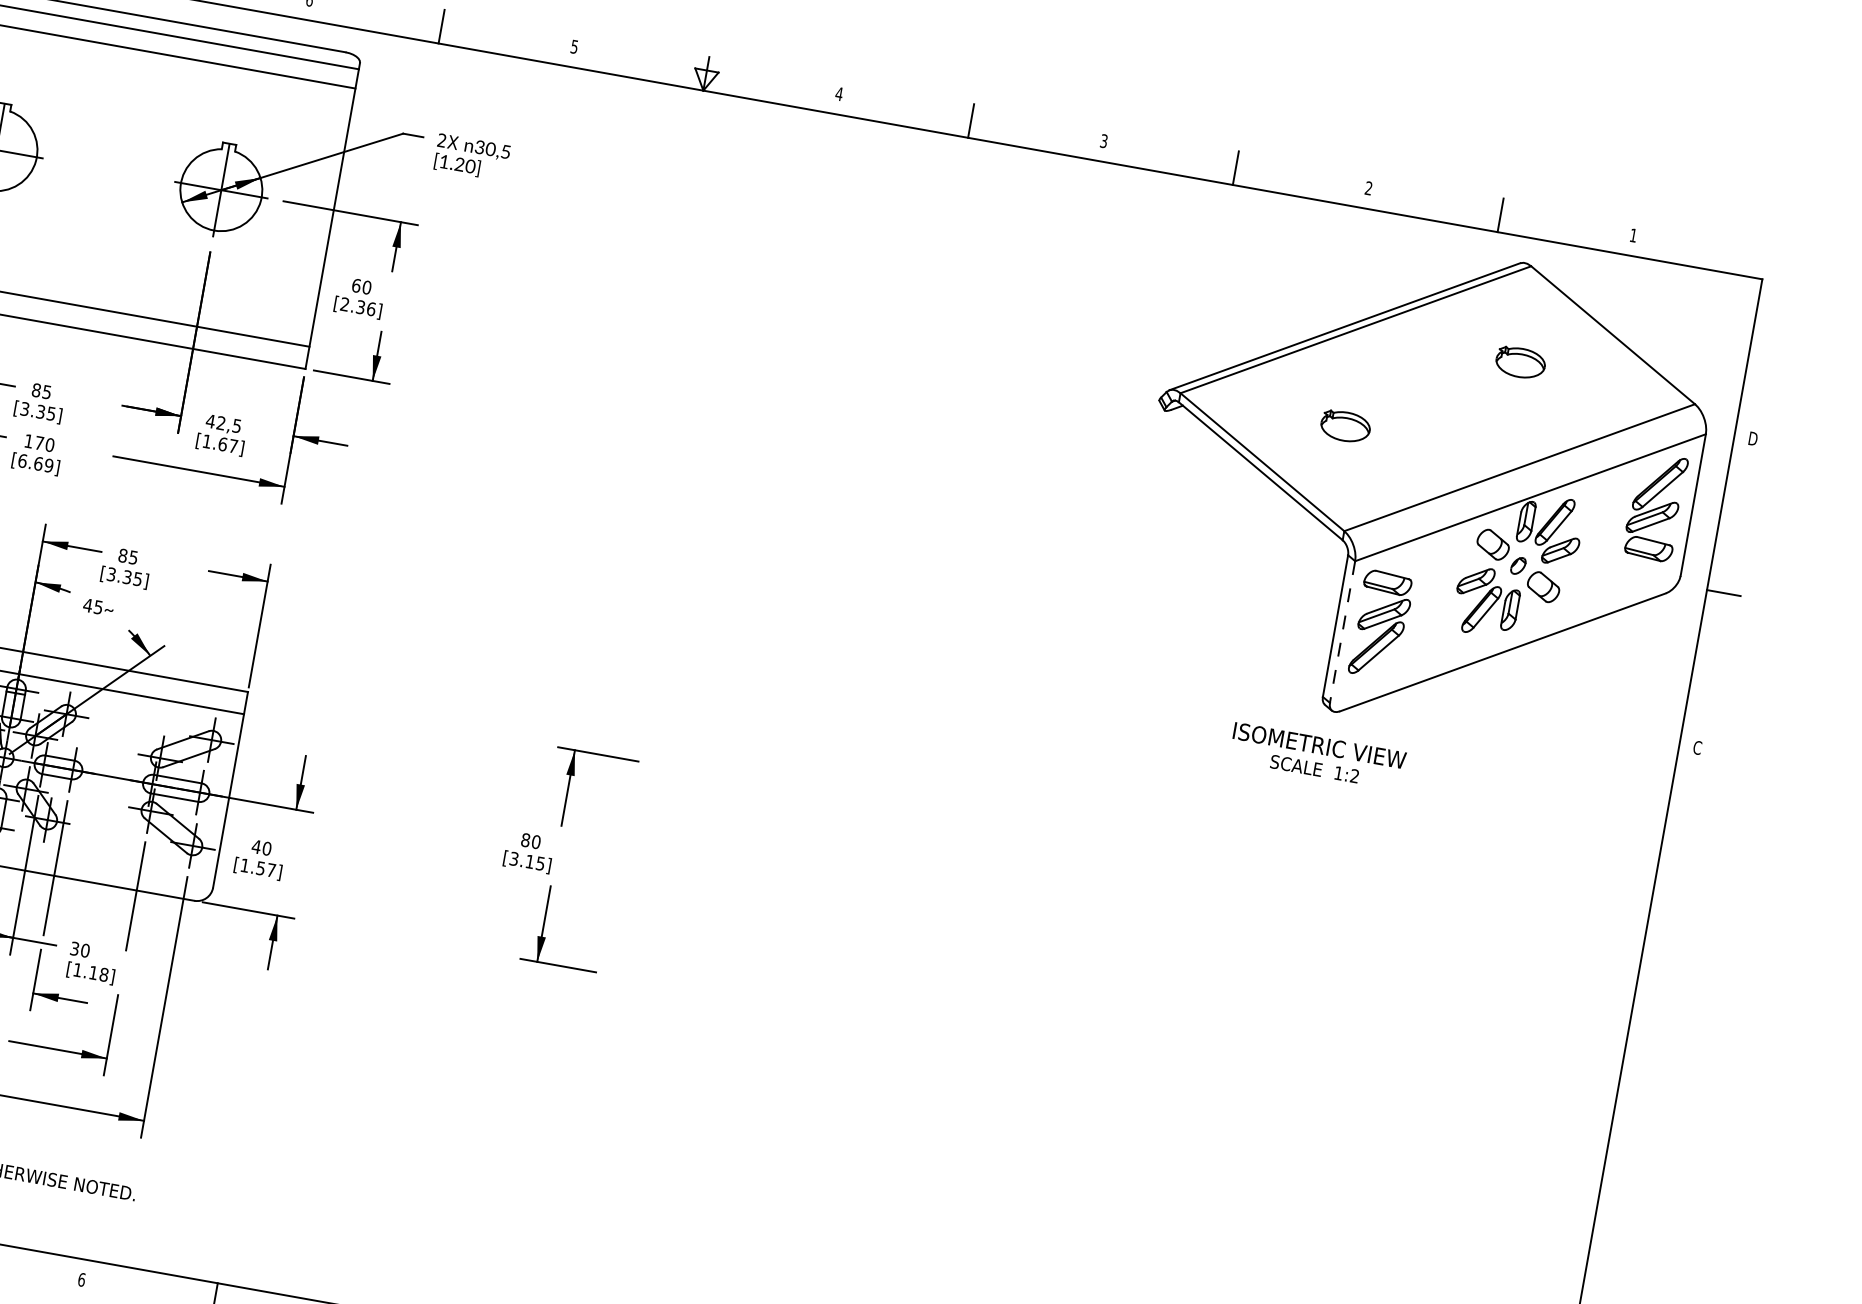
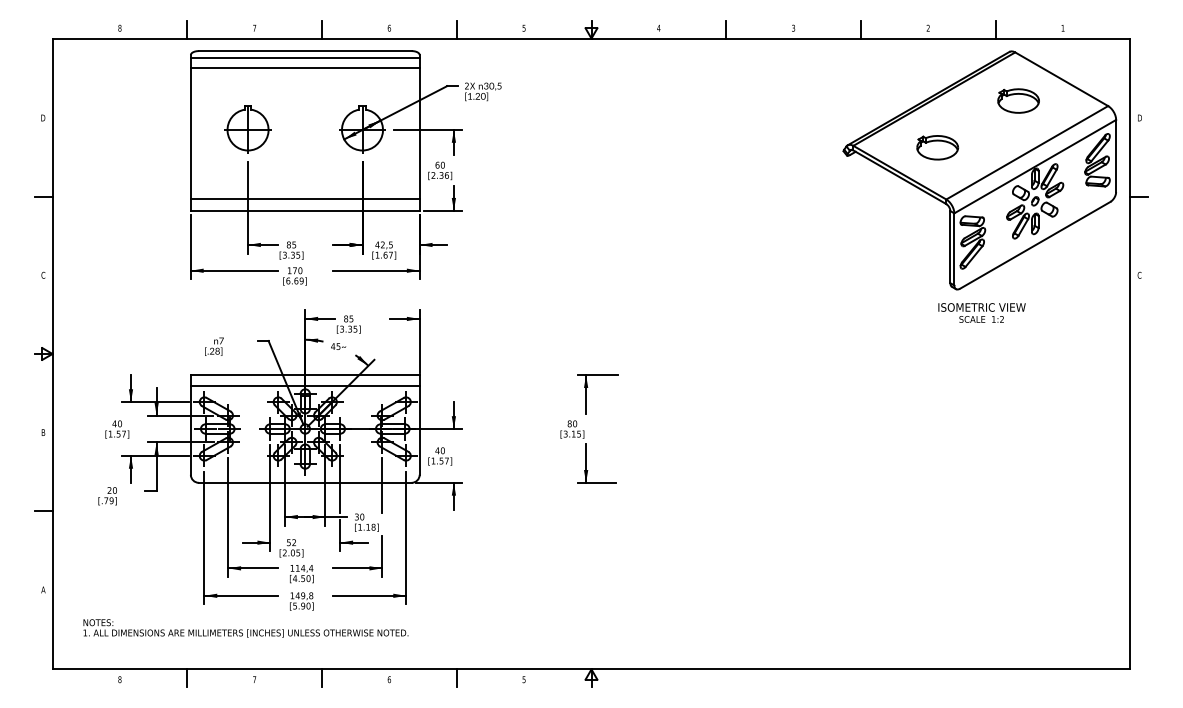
part: (1520, 361) -> (1018, 100), size x1.67
part: (1345, 425) -> (937, 147), size x1.67
line: (1342, 632) -> (954, 249), dashed -> solid
text: (1316, 755) -> (981, 312), moved

